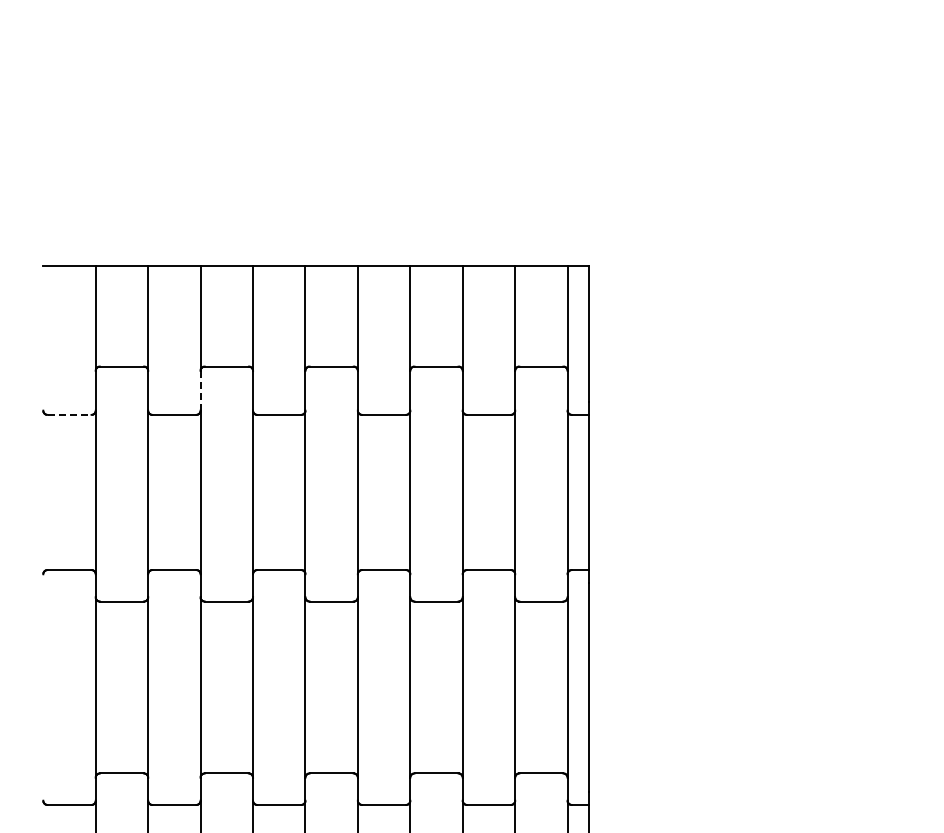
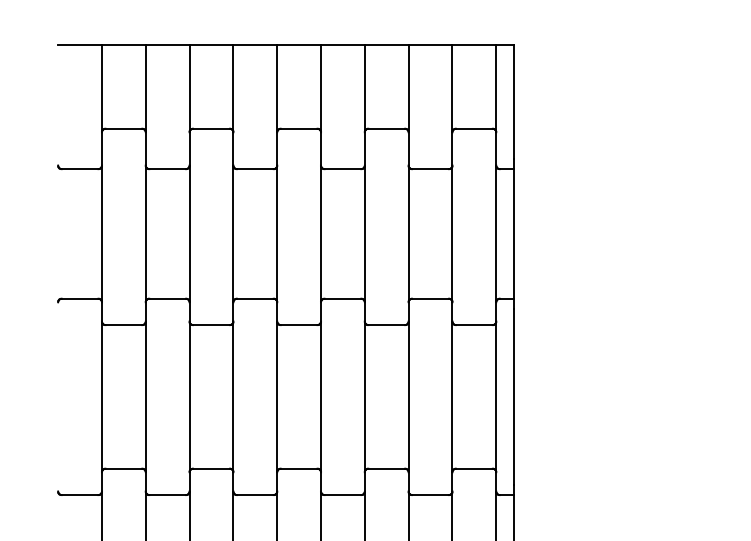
line: (200, 390) -> (189, 148), dashed -> solid
line: (70, 414) -> (80, 168), dashed -> solid

